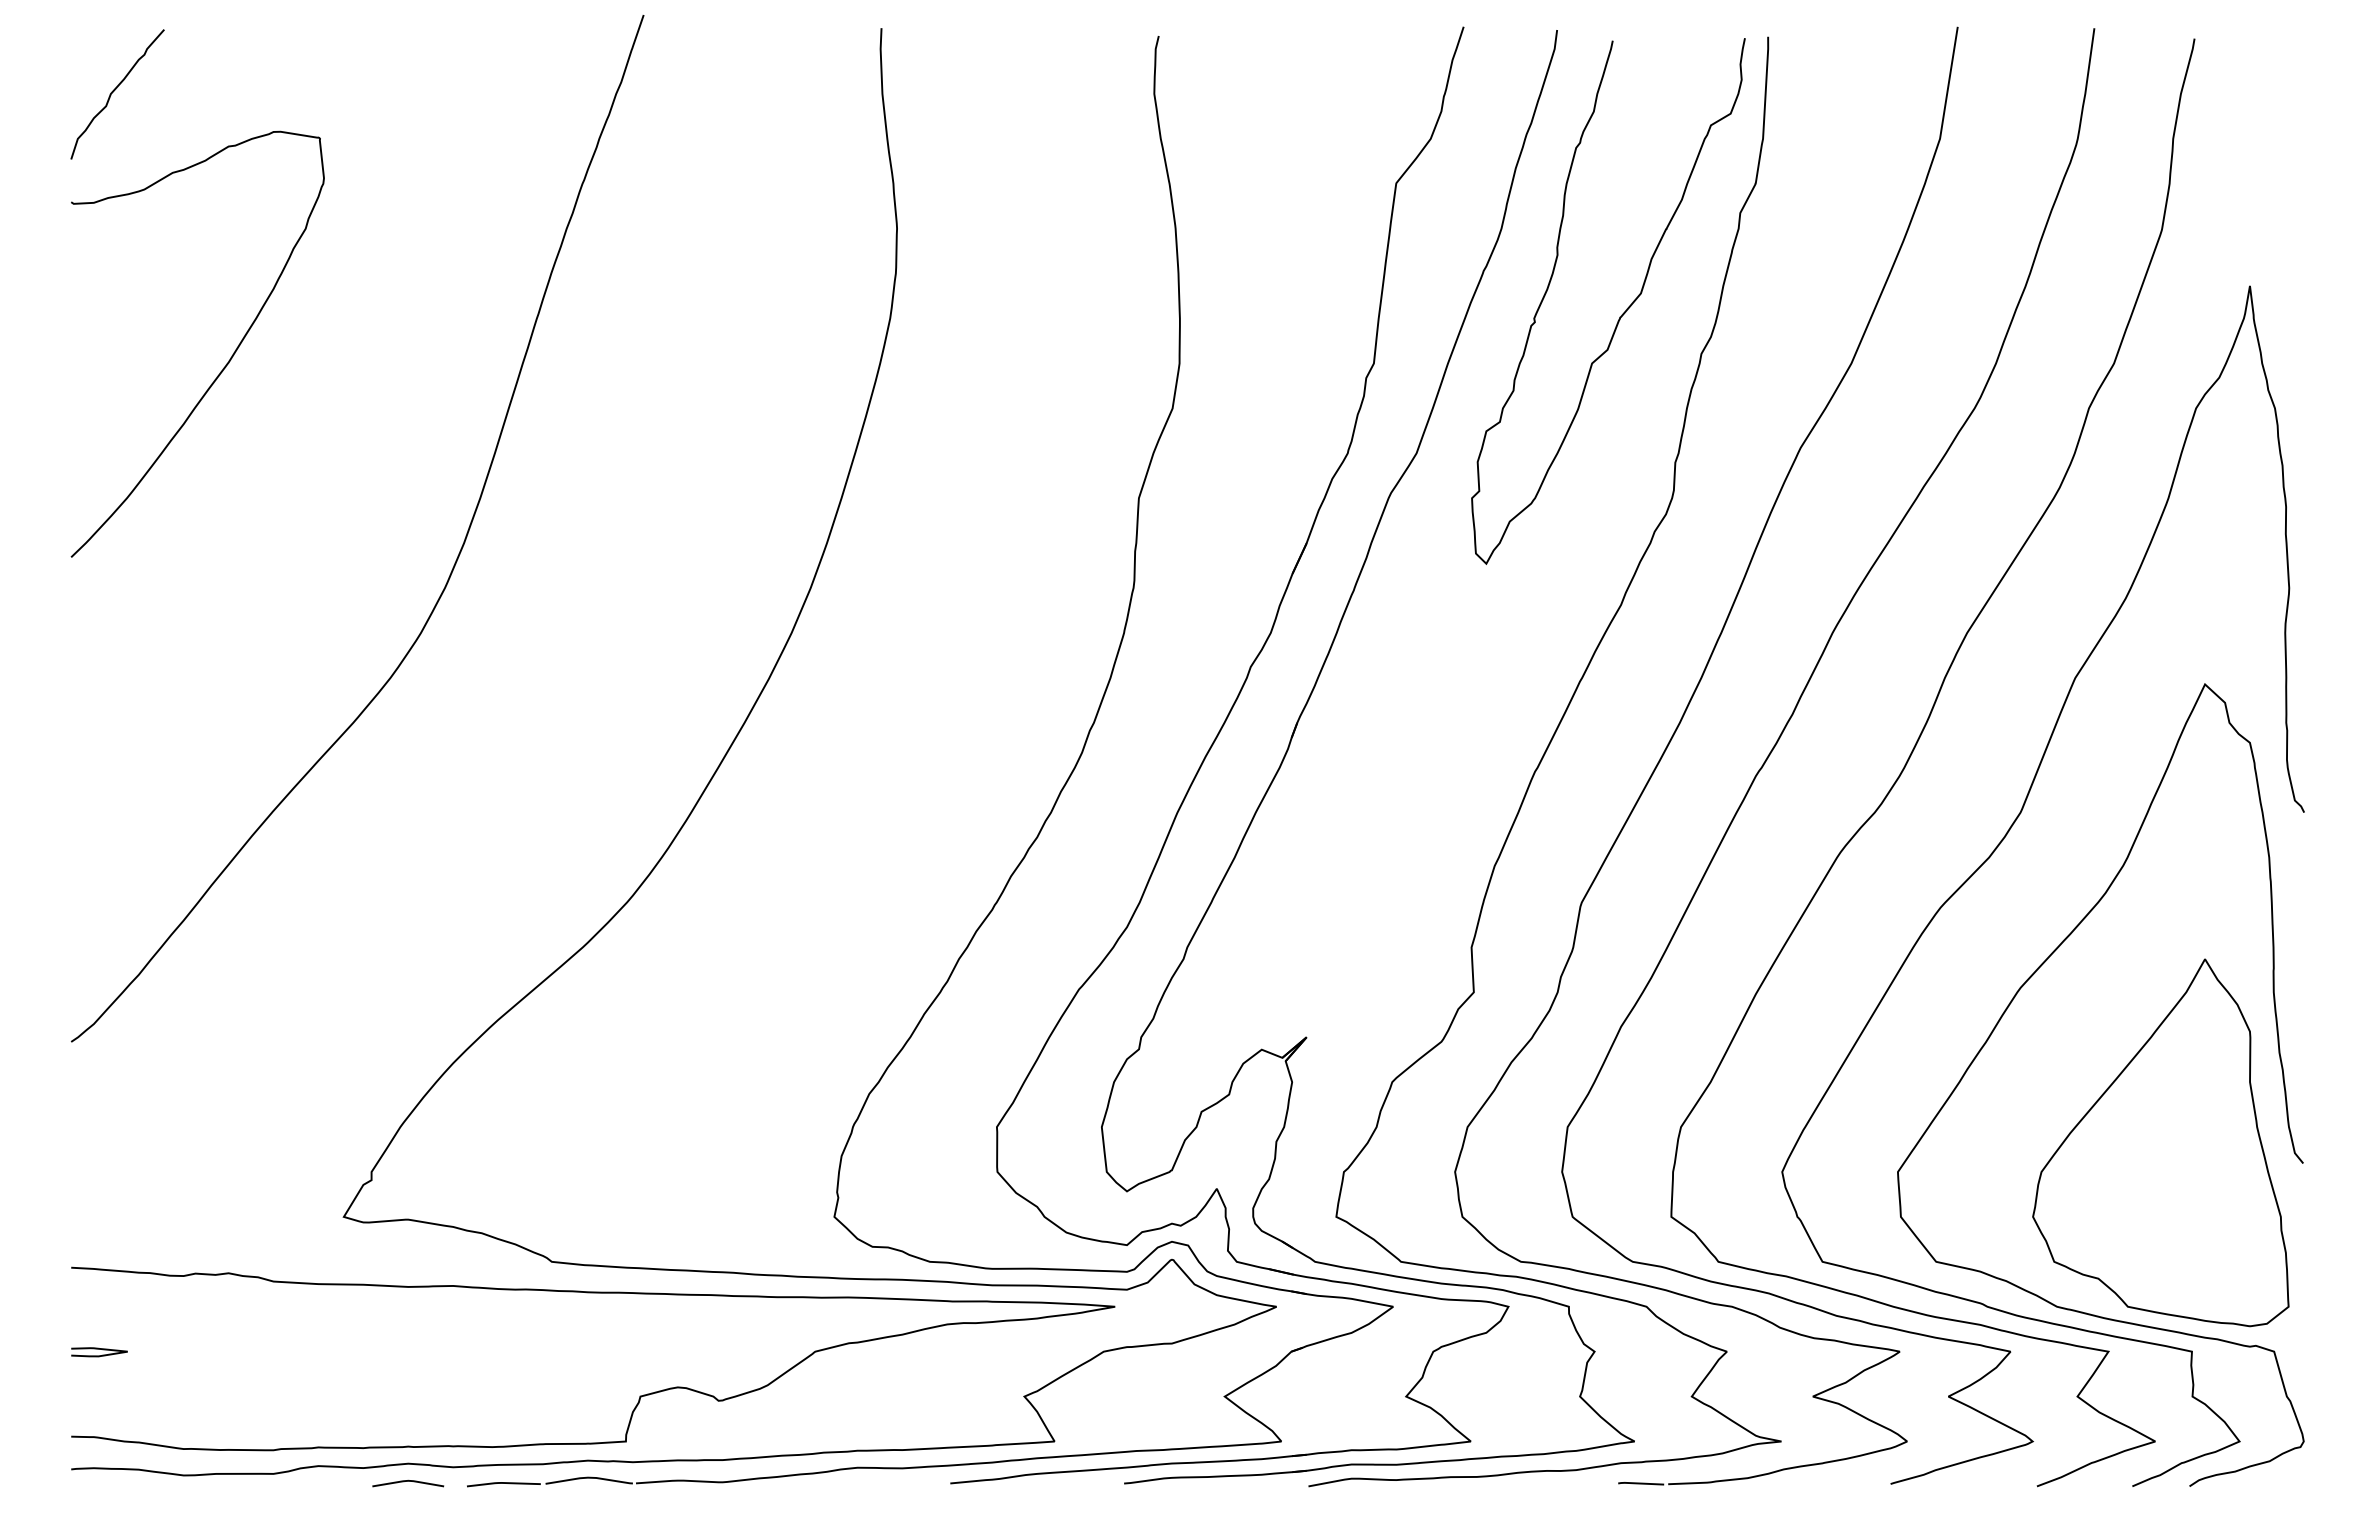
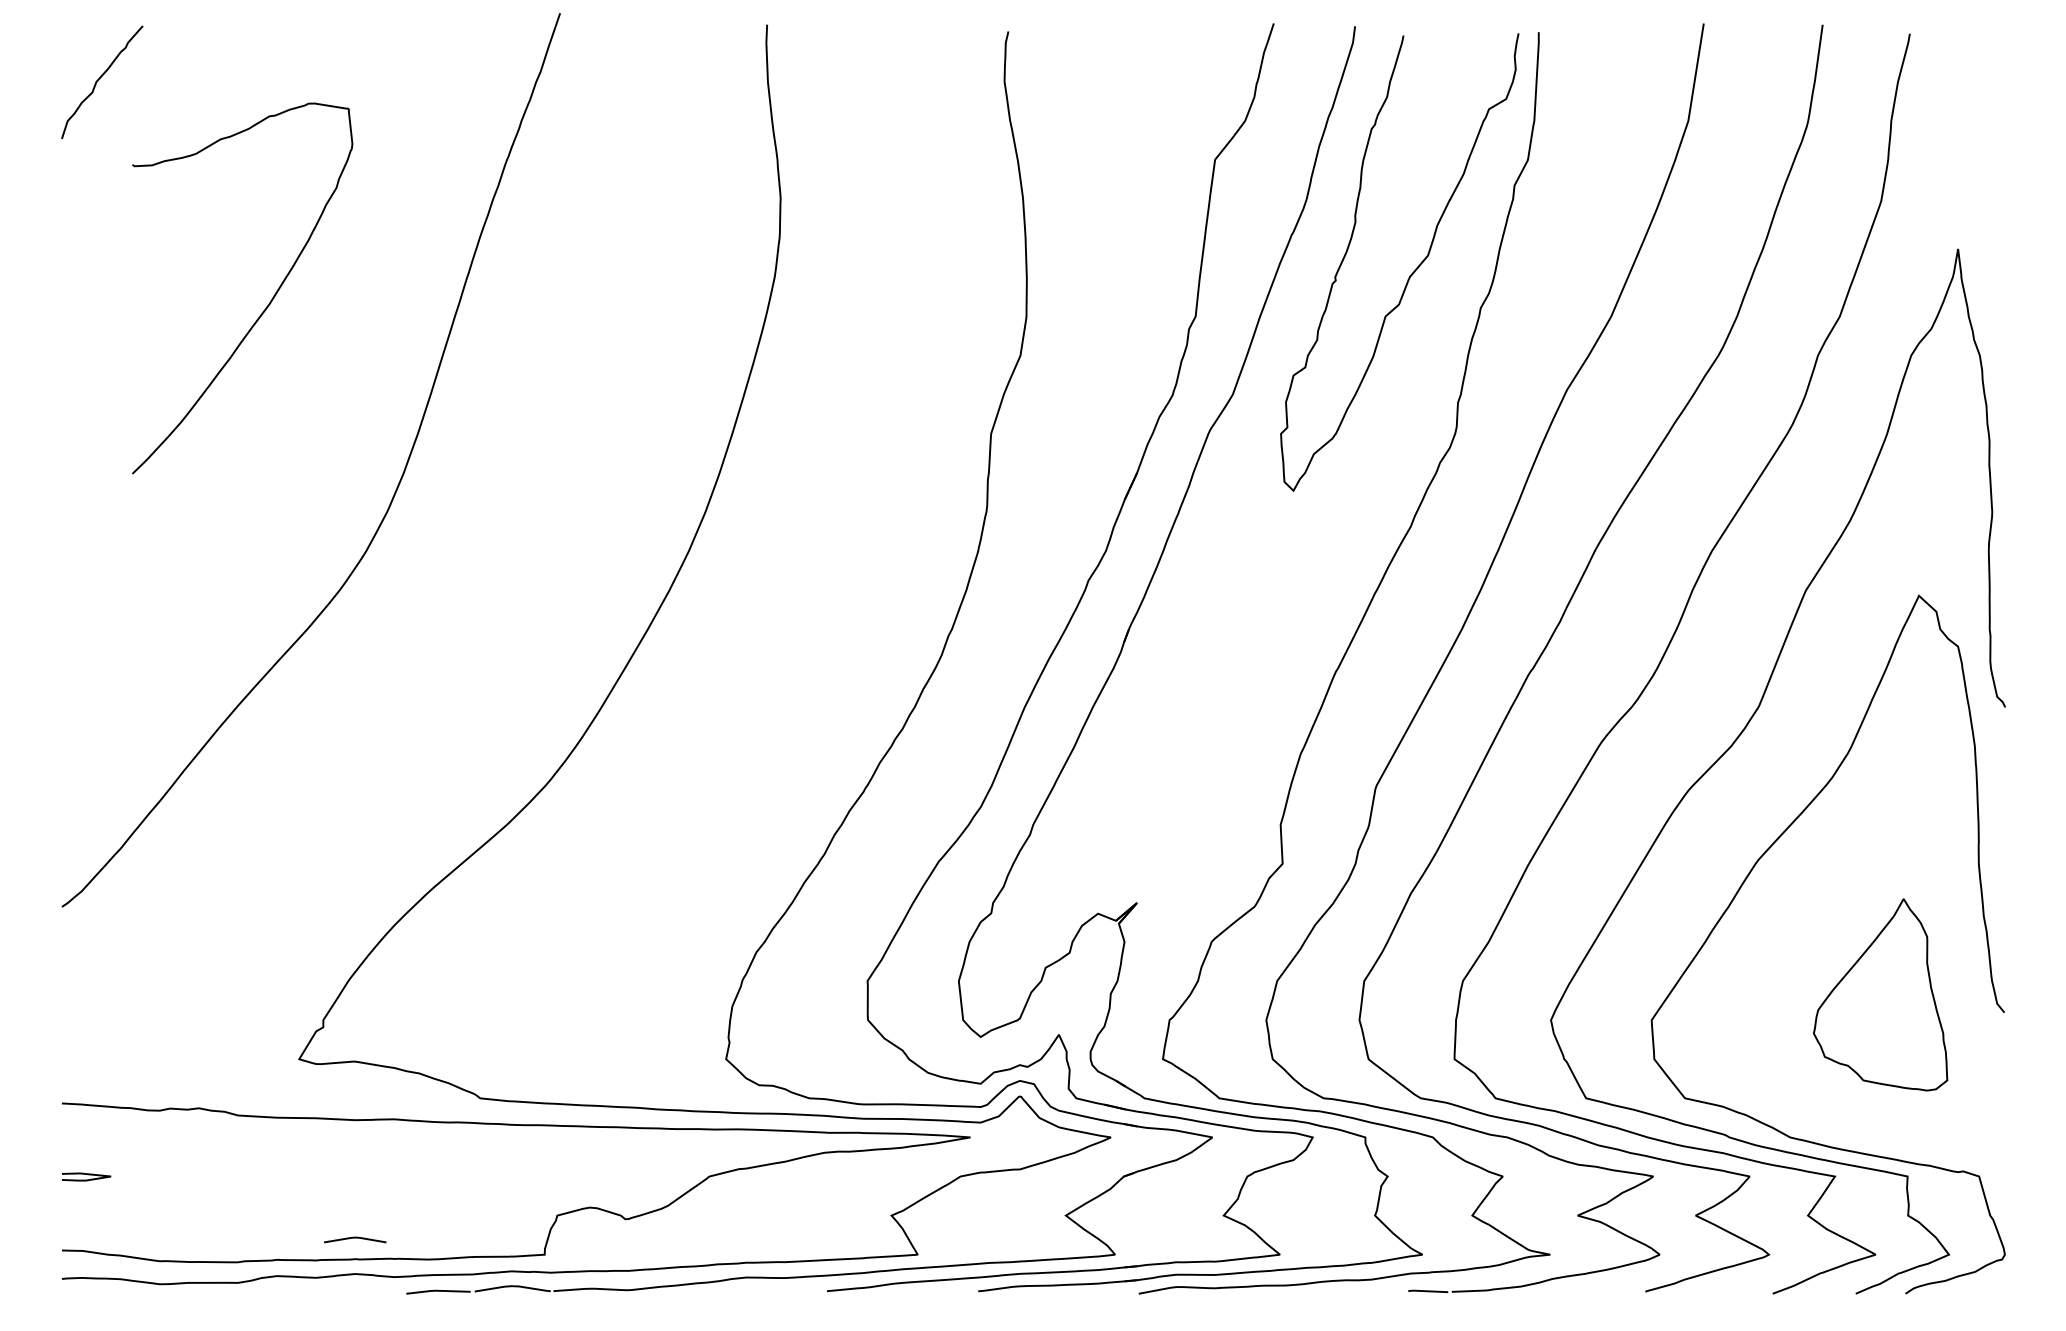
curve: (226, 363) -> (267, 305), moved
part: (2160, 1142) -> (1880, 994), size x0.6
line: (408, 1481) -> (355, 1238), moved

